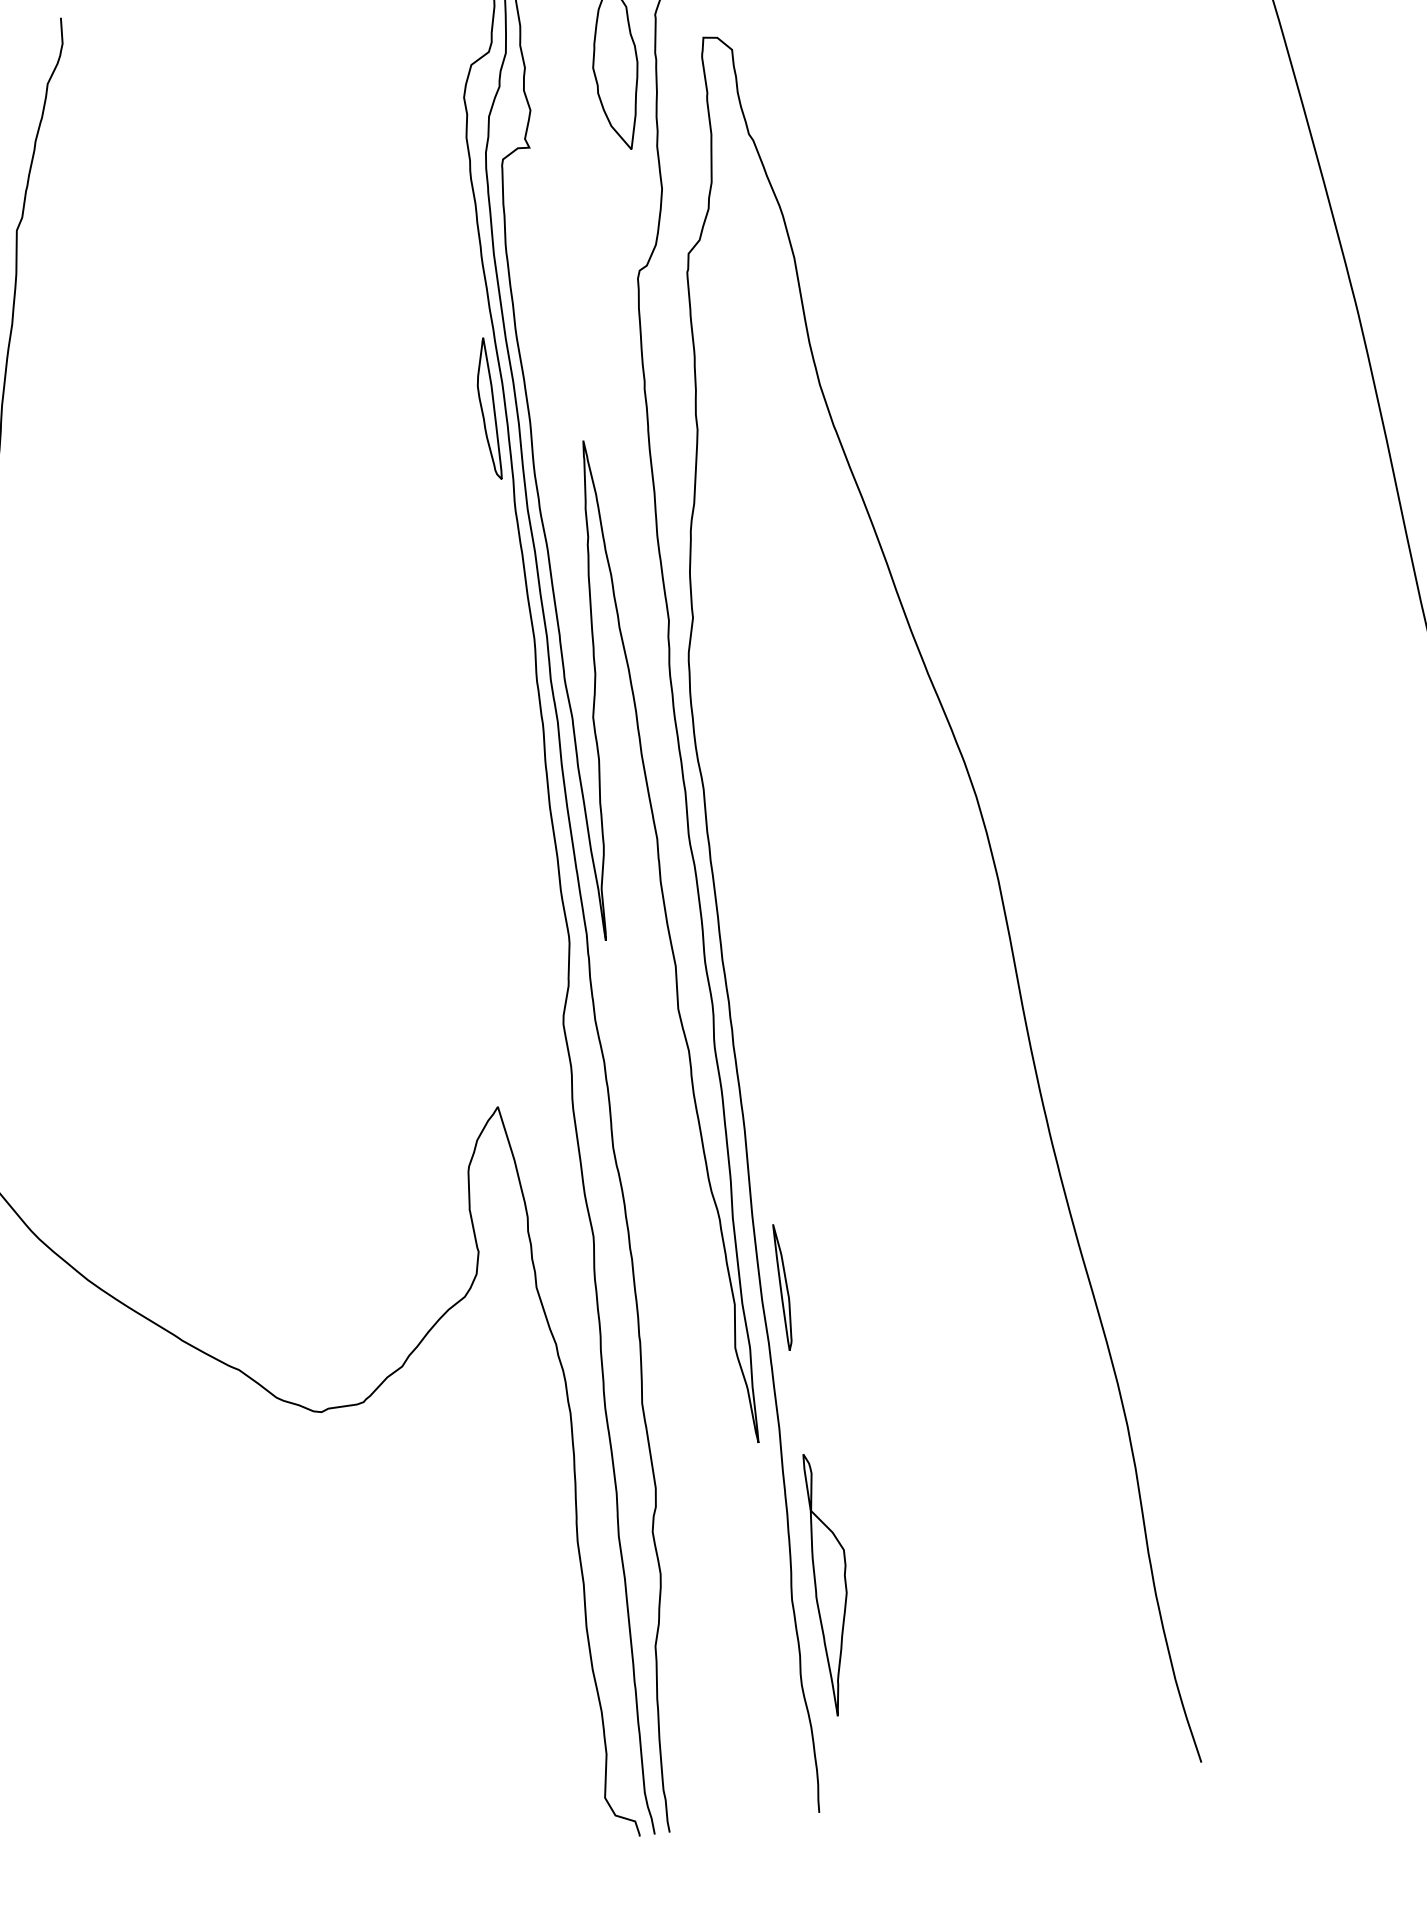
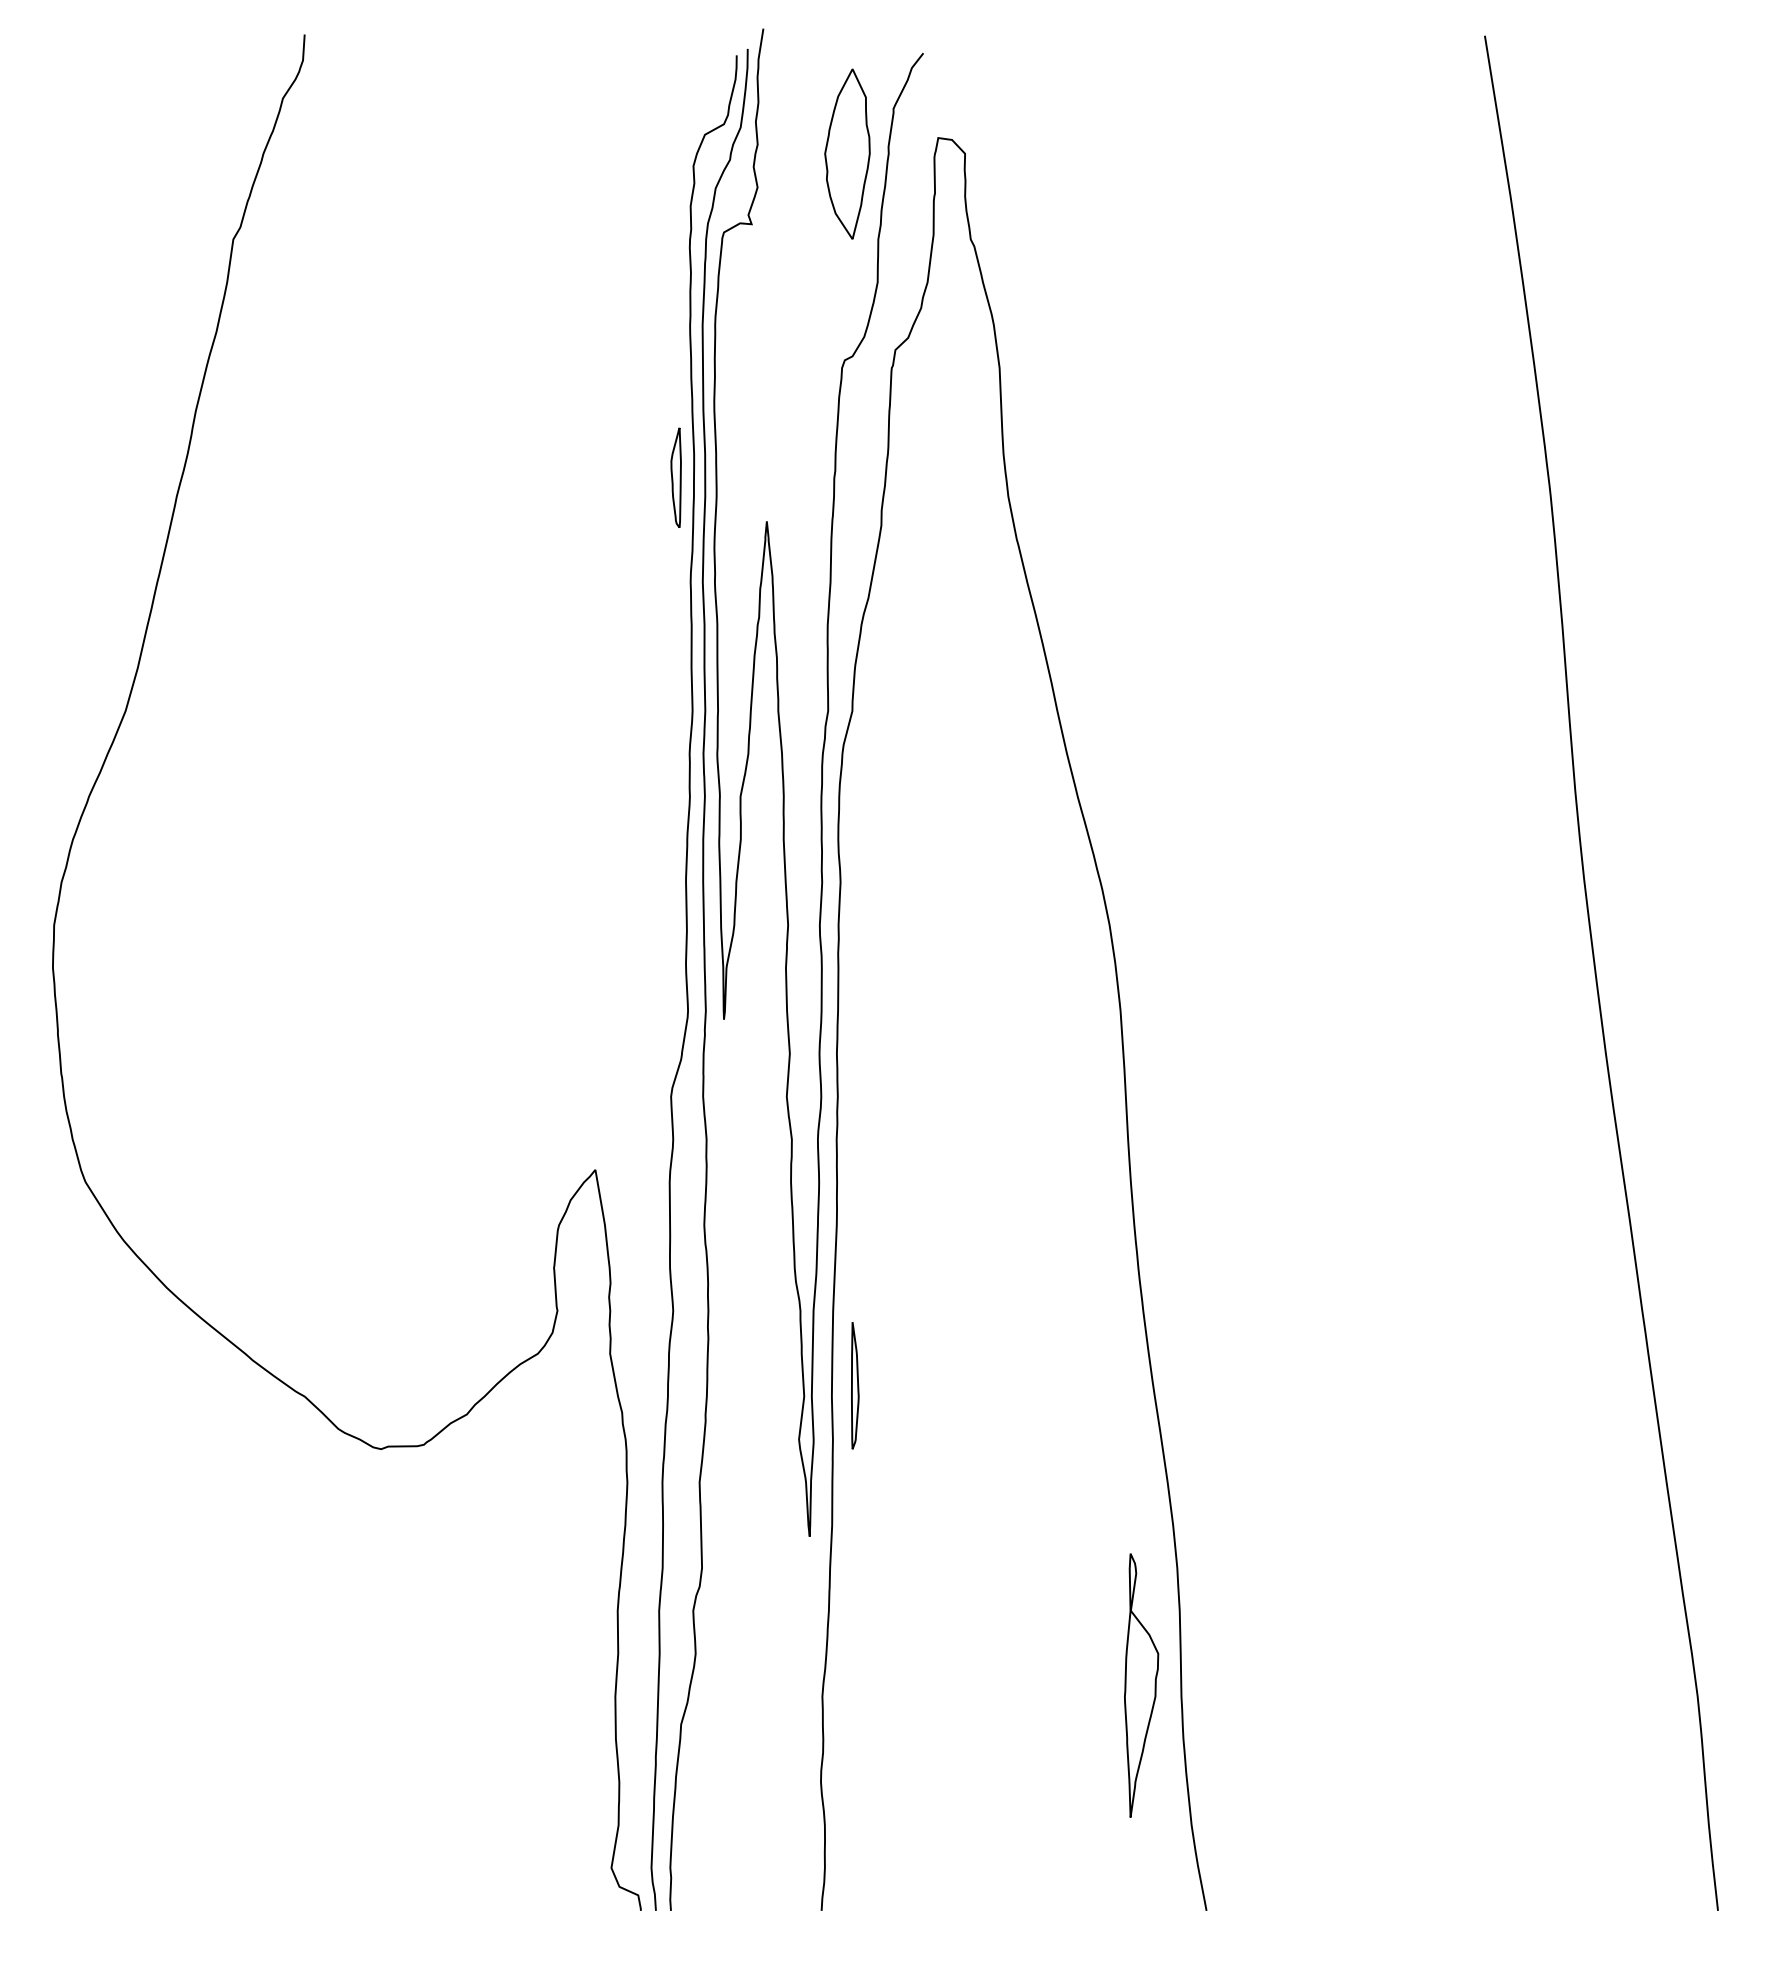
part: (486, 409) -> (675, 477), size x0.7
part: (831, 1583) -> (1141, 1685), moved

